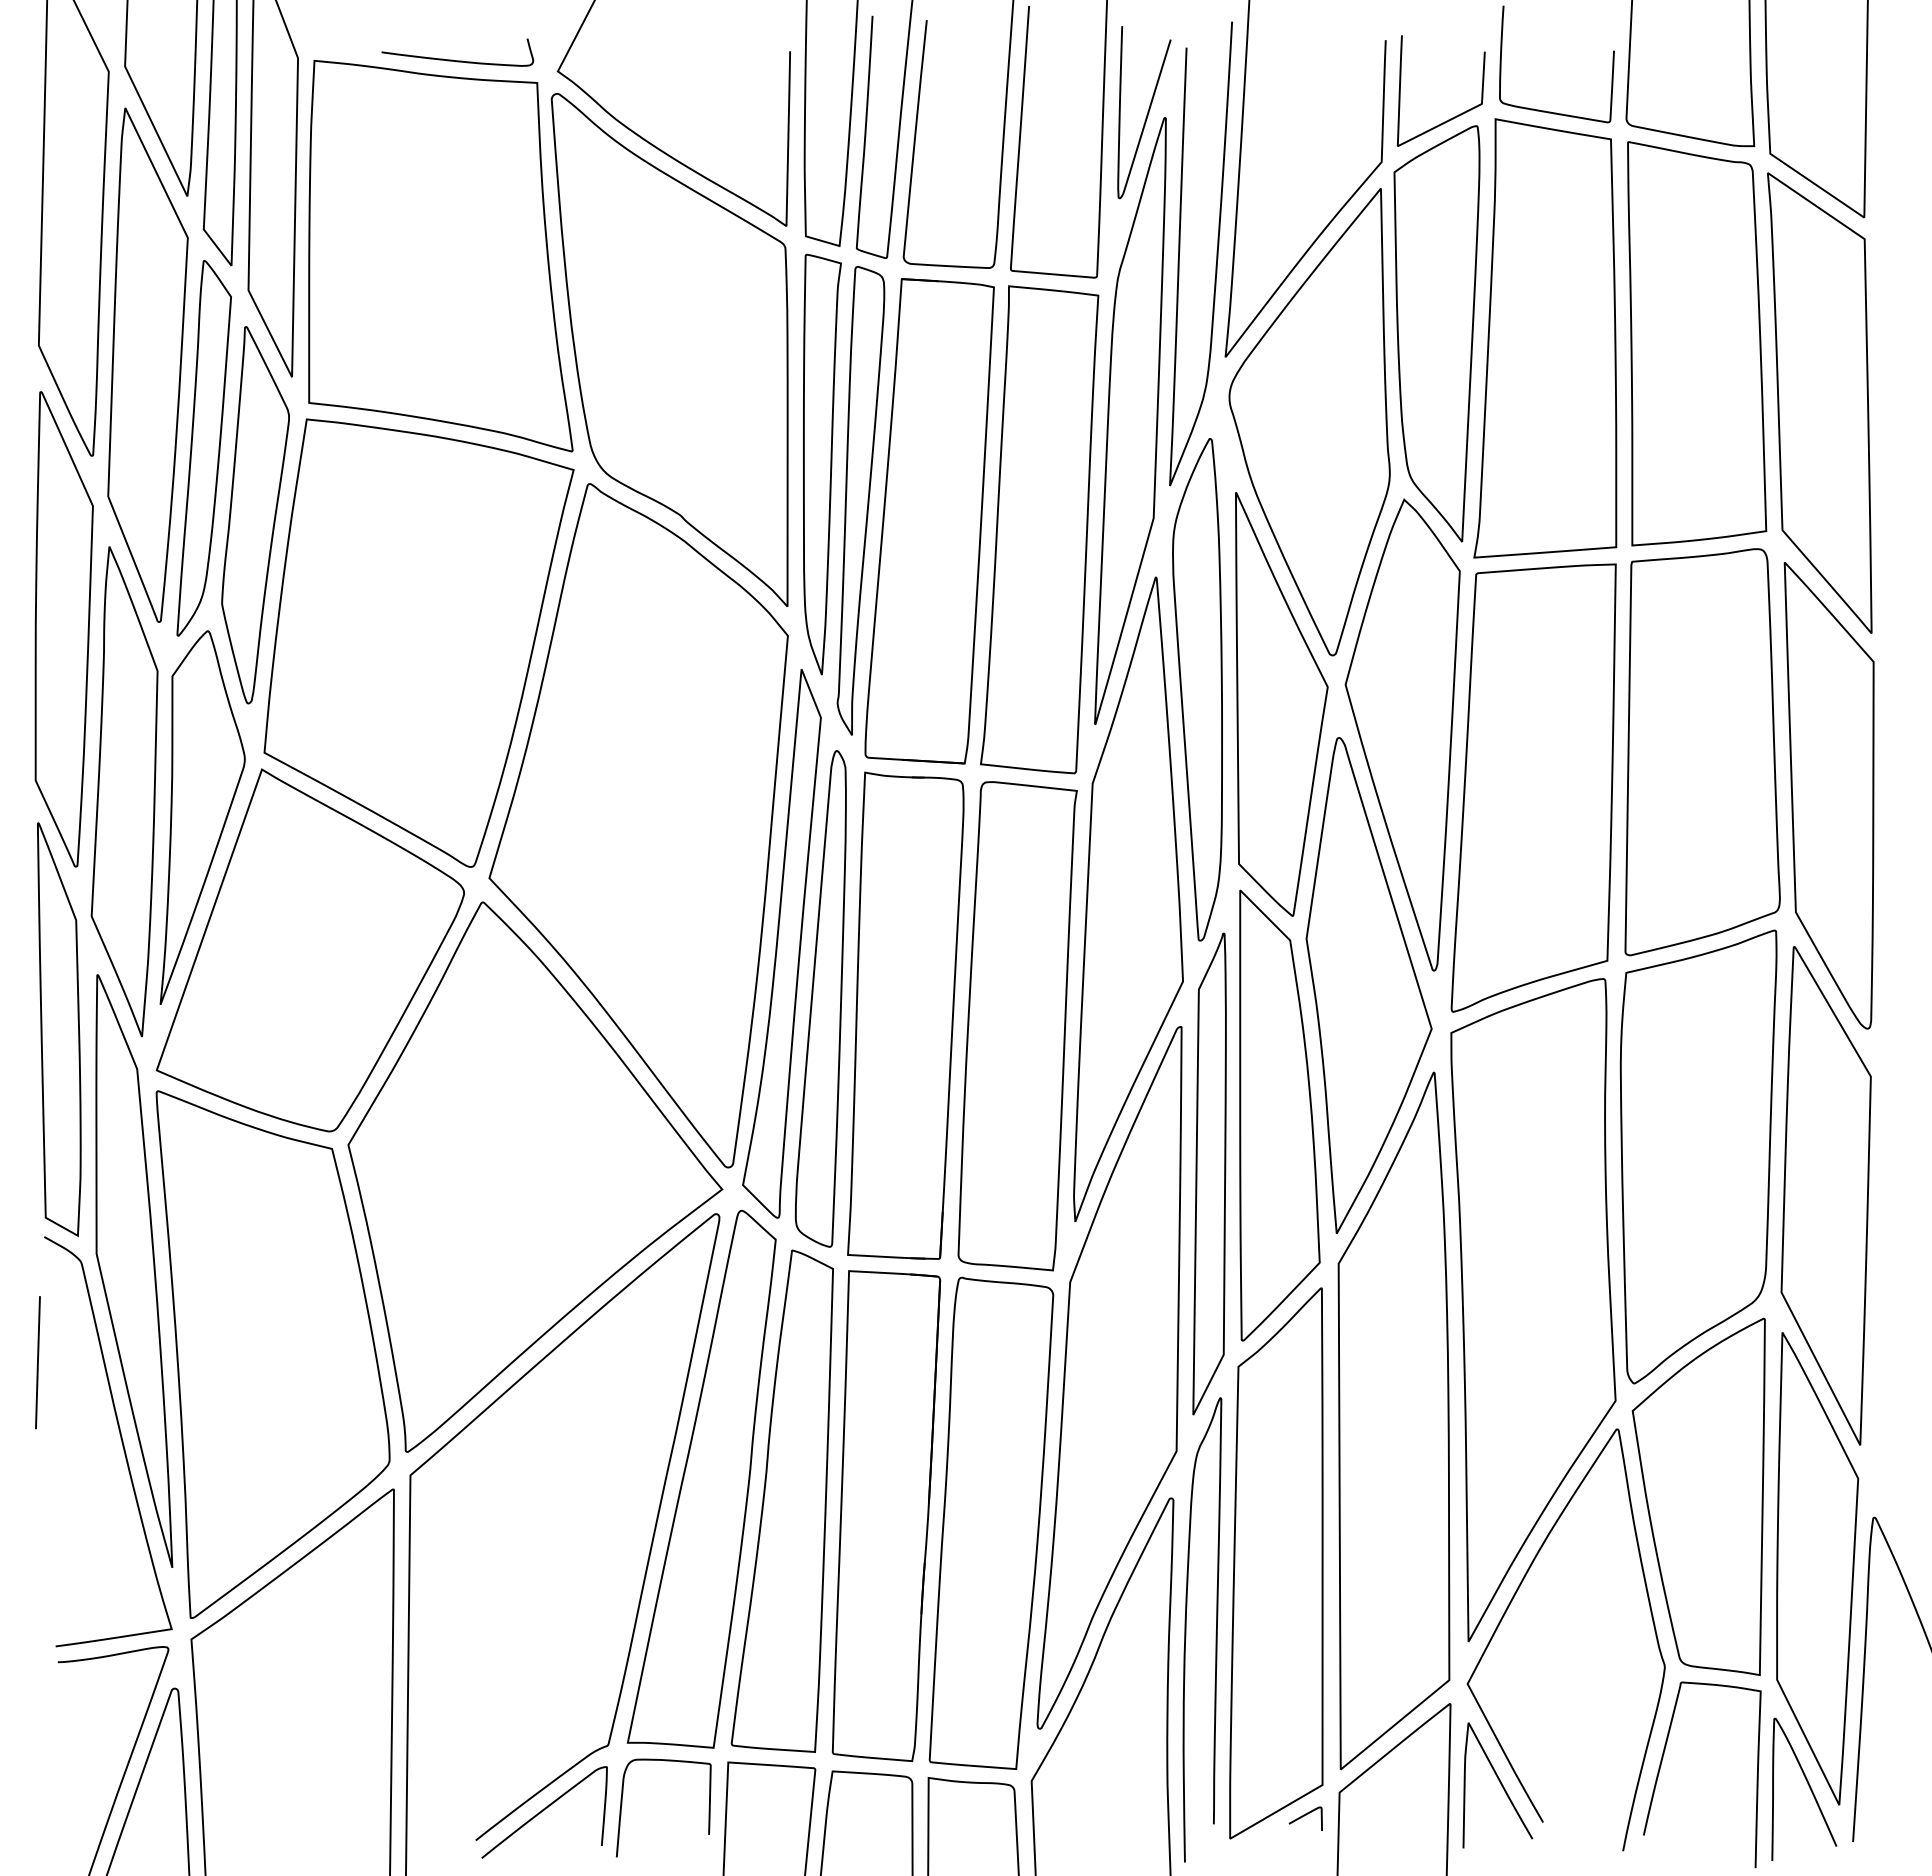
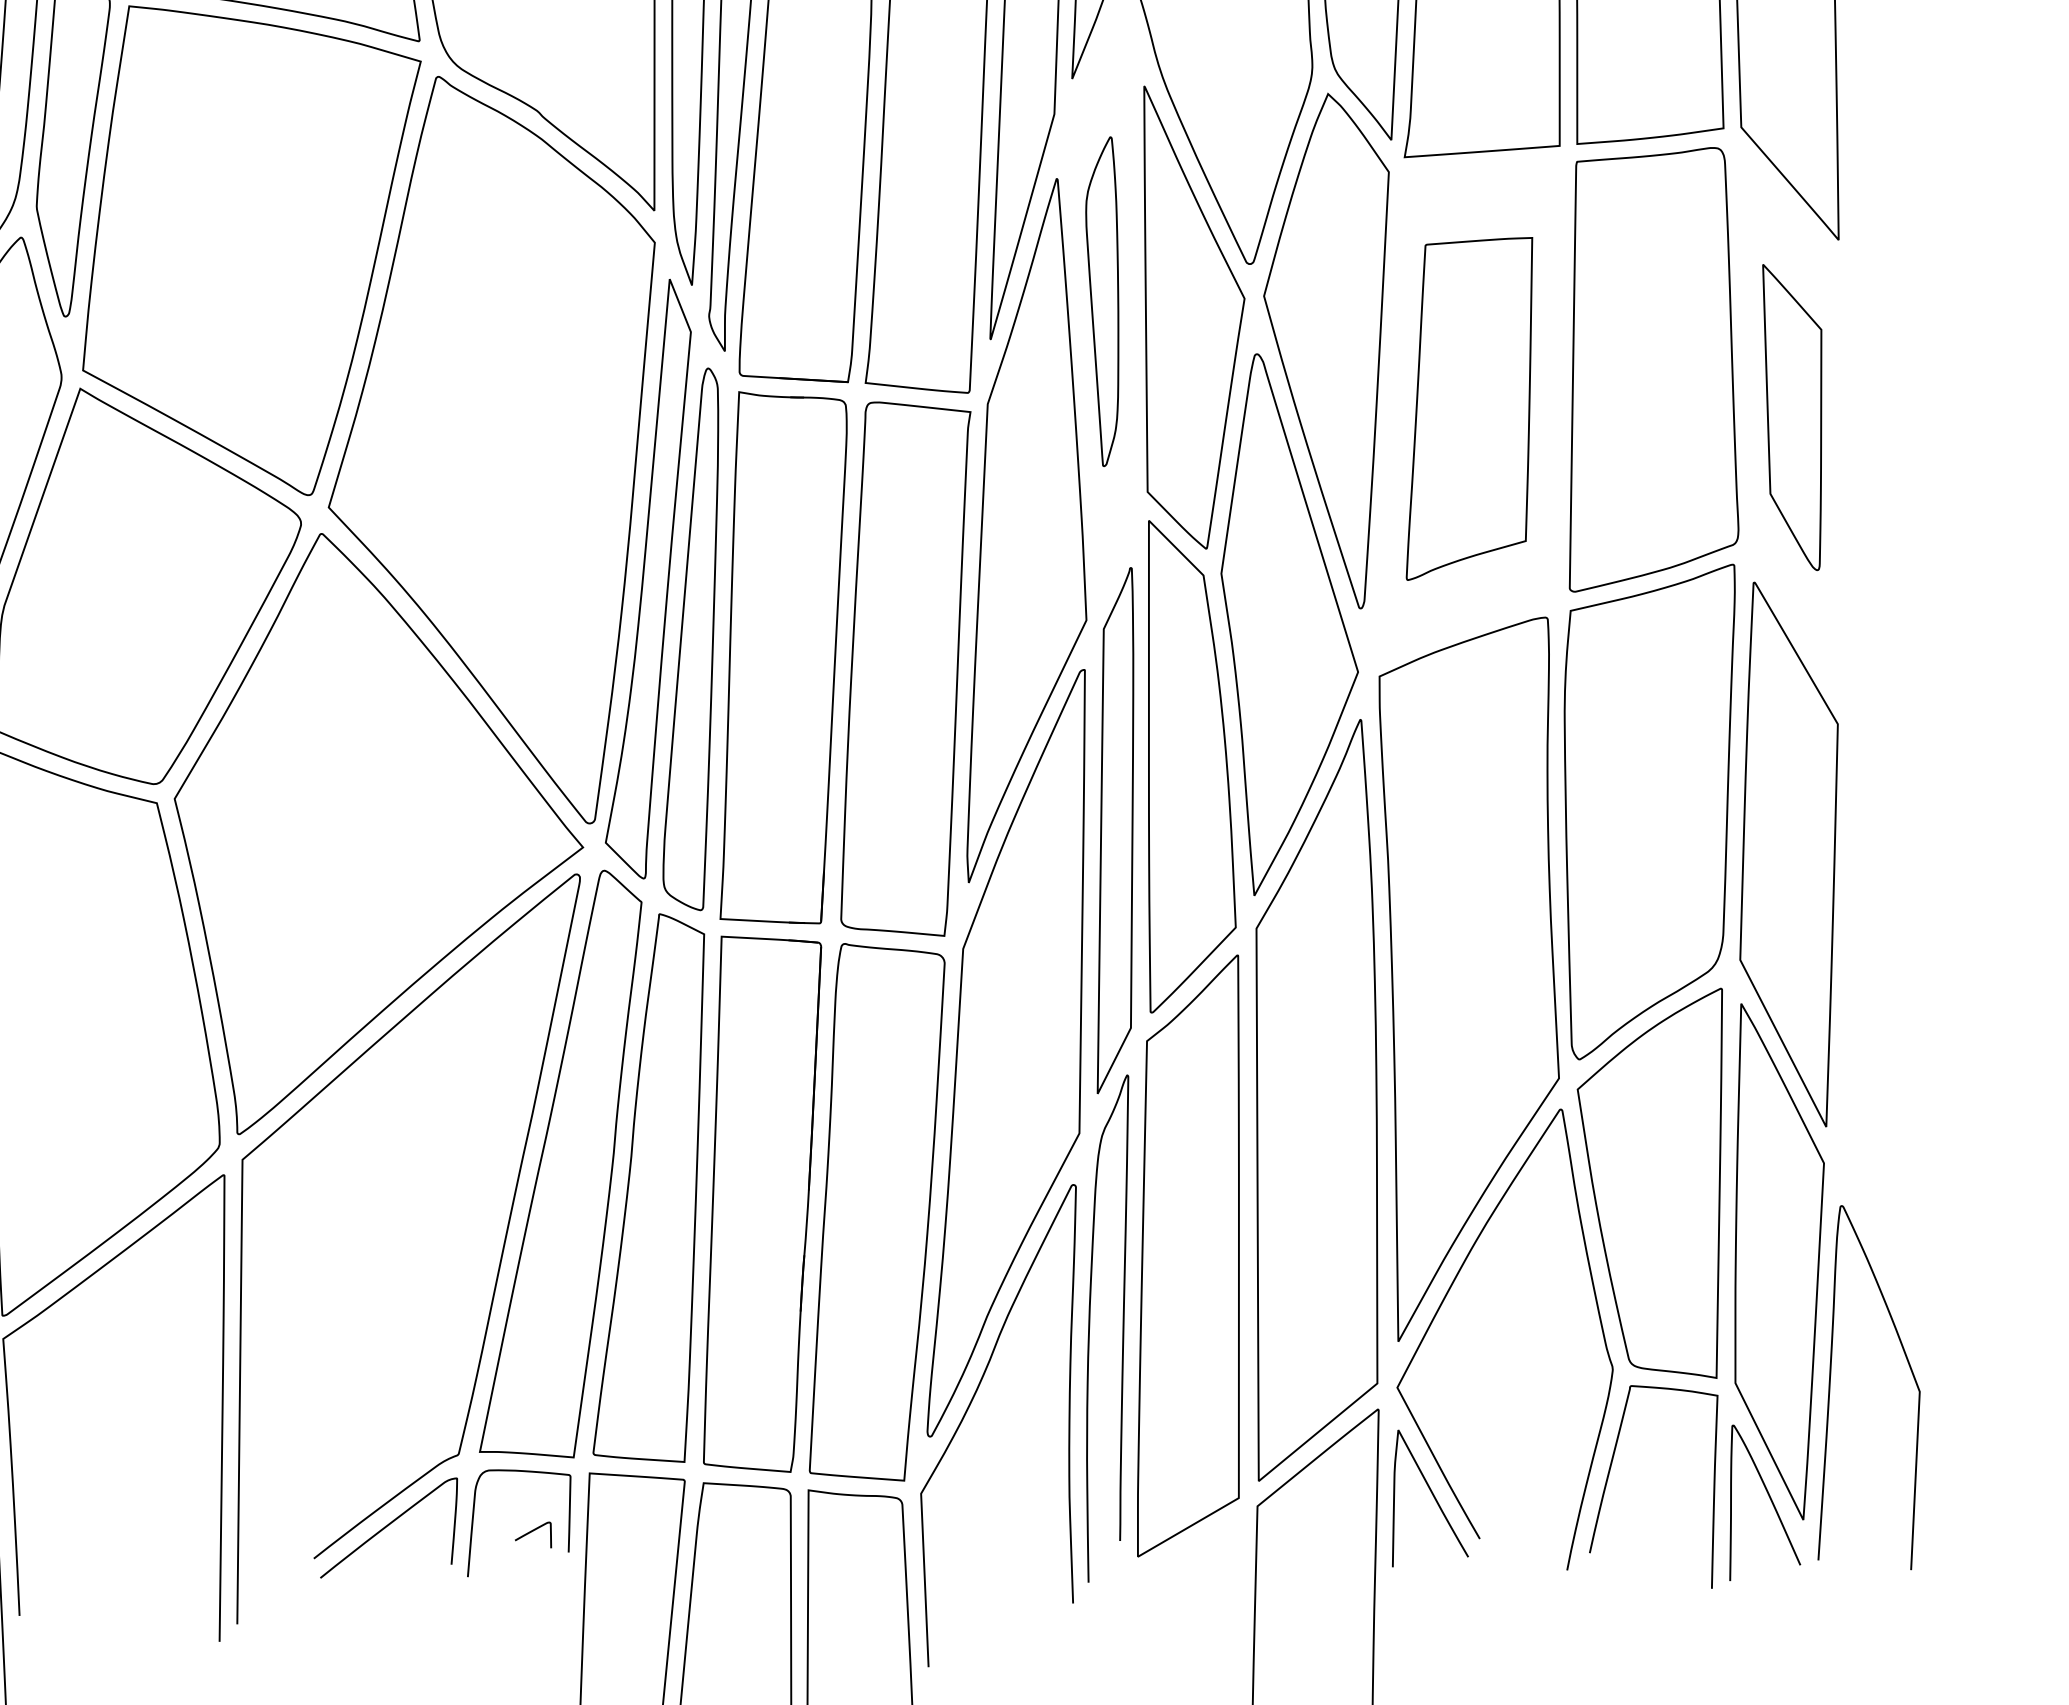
part: (1197, 689) -> (1102, 301), size x0.6
part: (1533, 787) -> (1469, 408), size x0.7
part: (1828, 795) -> (1791, 417), size x0.6
curve: (1304, 1816) -> (532, 1532), moved

